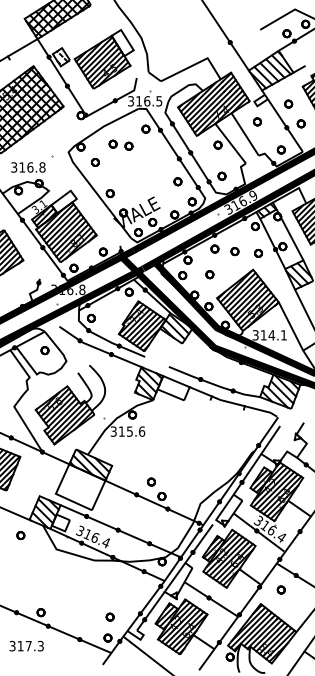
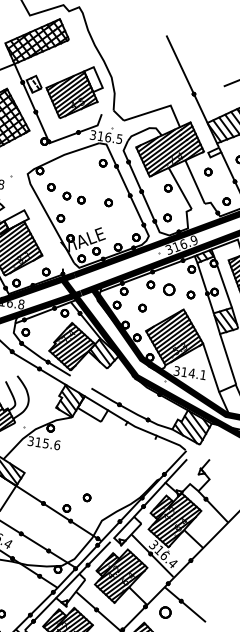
part: (120, 144) -> (73, 197), moved
part: (177, 181) -> (108, 202), moved
part: (234, 251) -> (168, 289), size x1.6
part: (151, 481) -> (87, 497), moved
part: (280, 589) -> (164, 611), size x1.6

